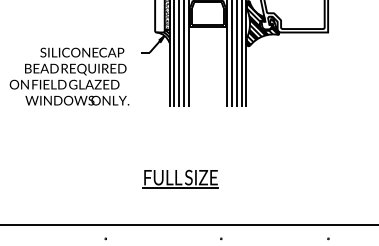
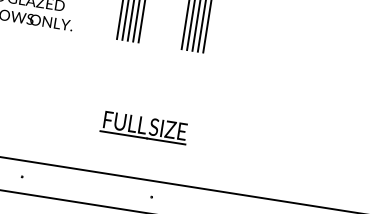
part: (180, 178) -> (144, 126), moved

